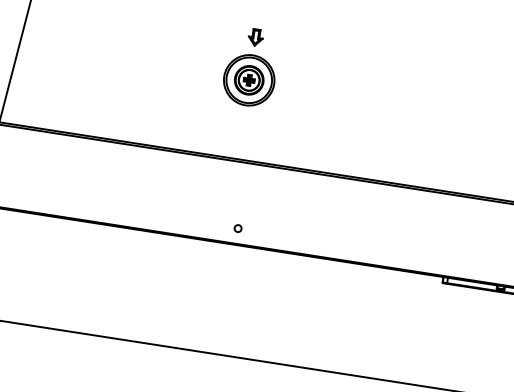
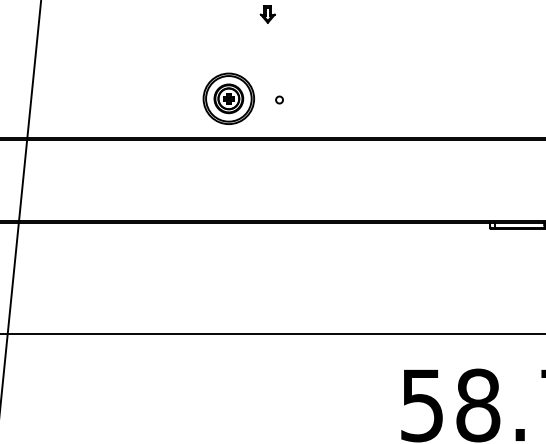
part: (248, 79) -> (228, 98), moved
circle: (238, 228) -> (279, 99), moved

